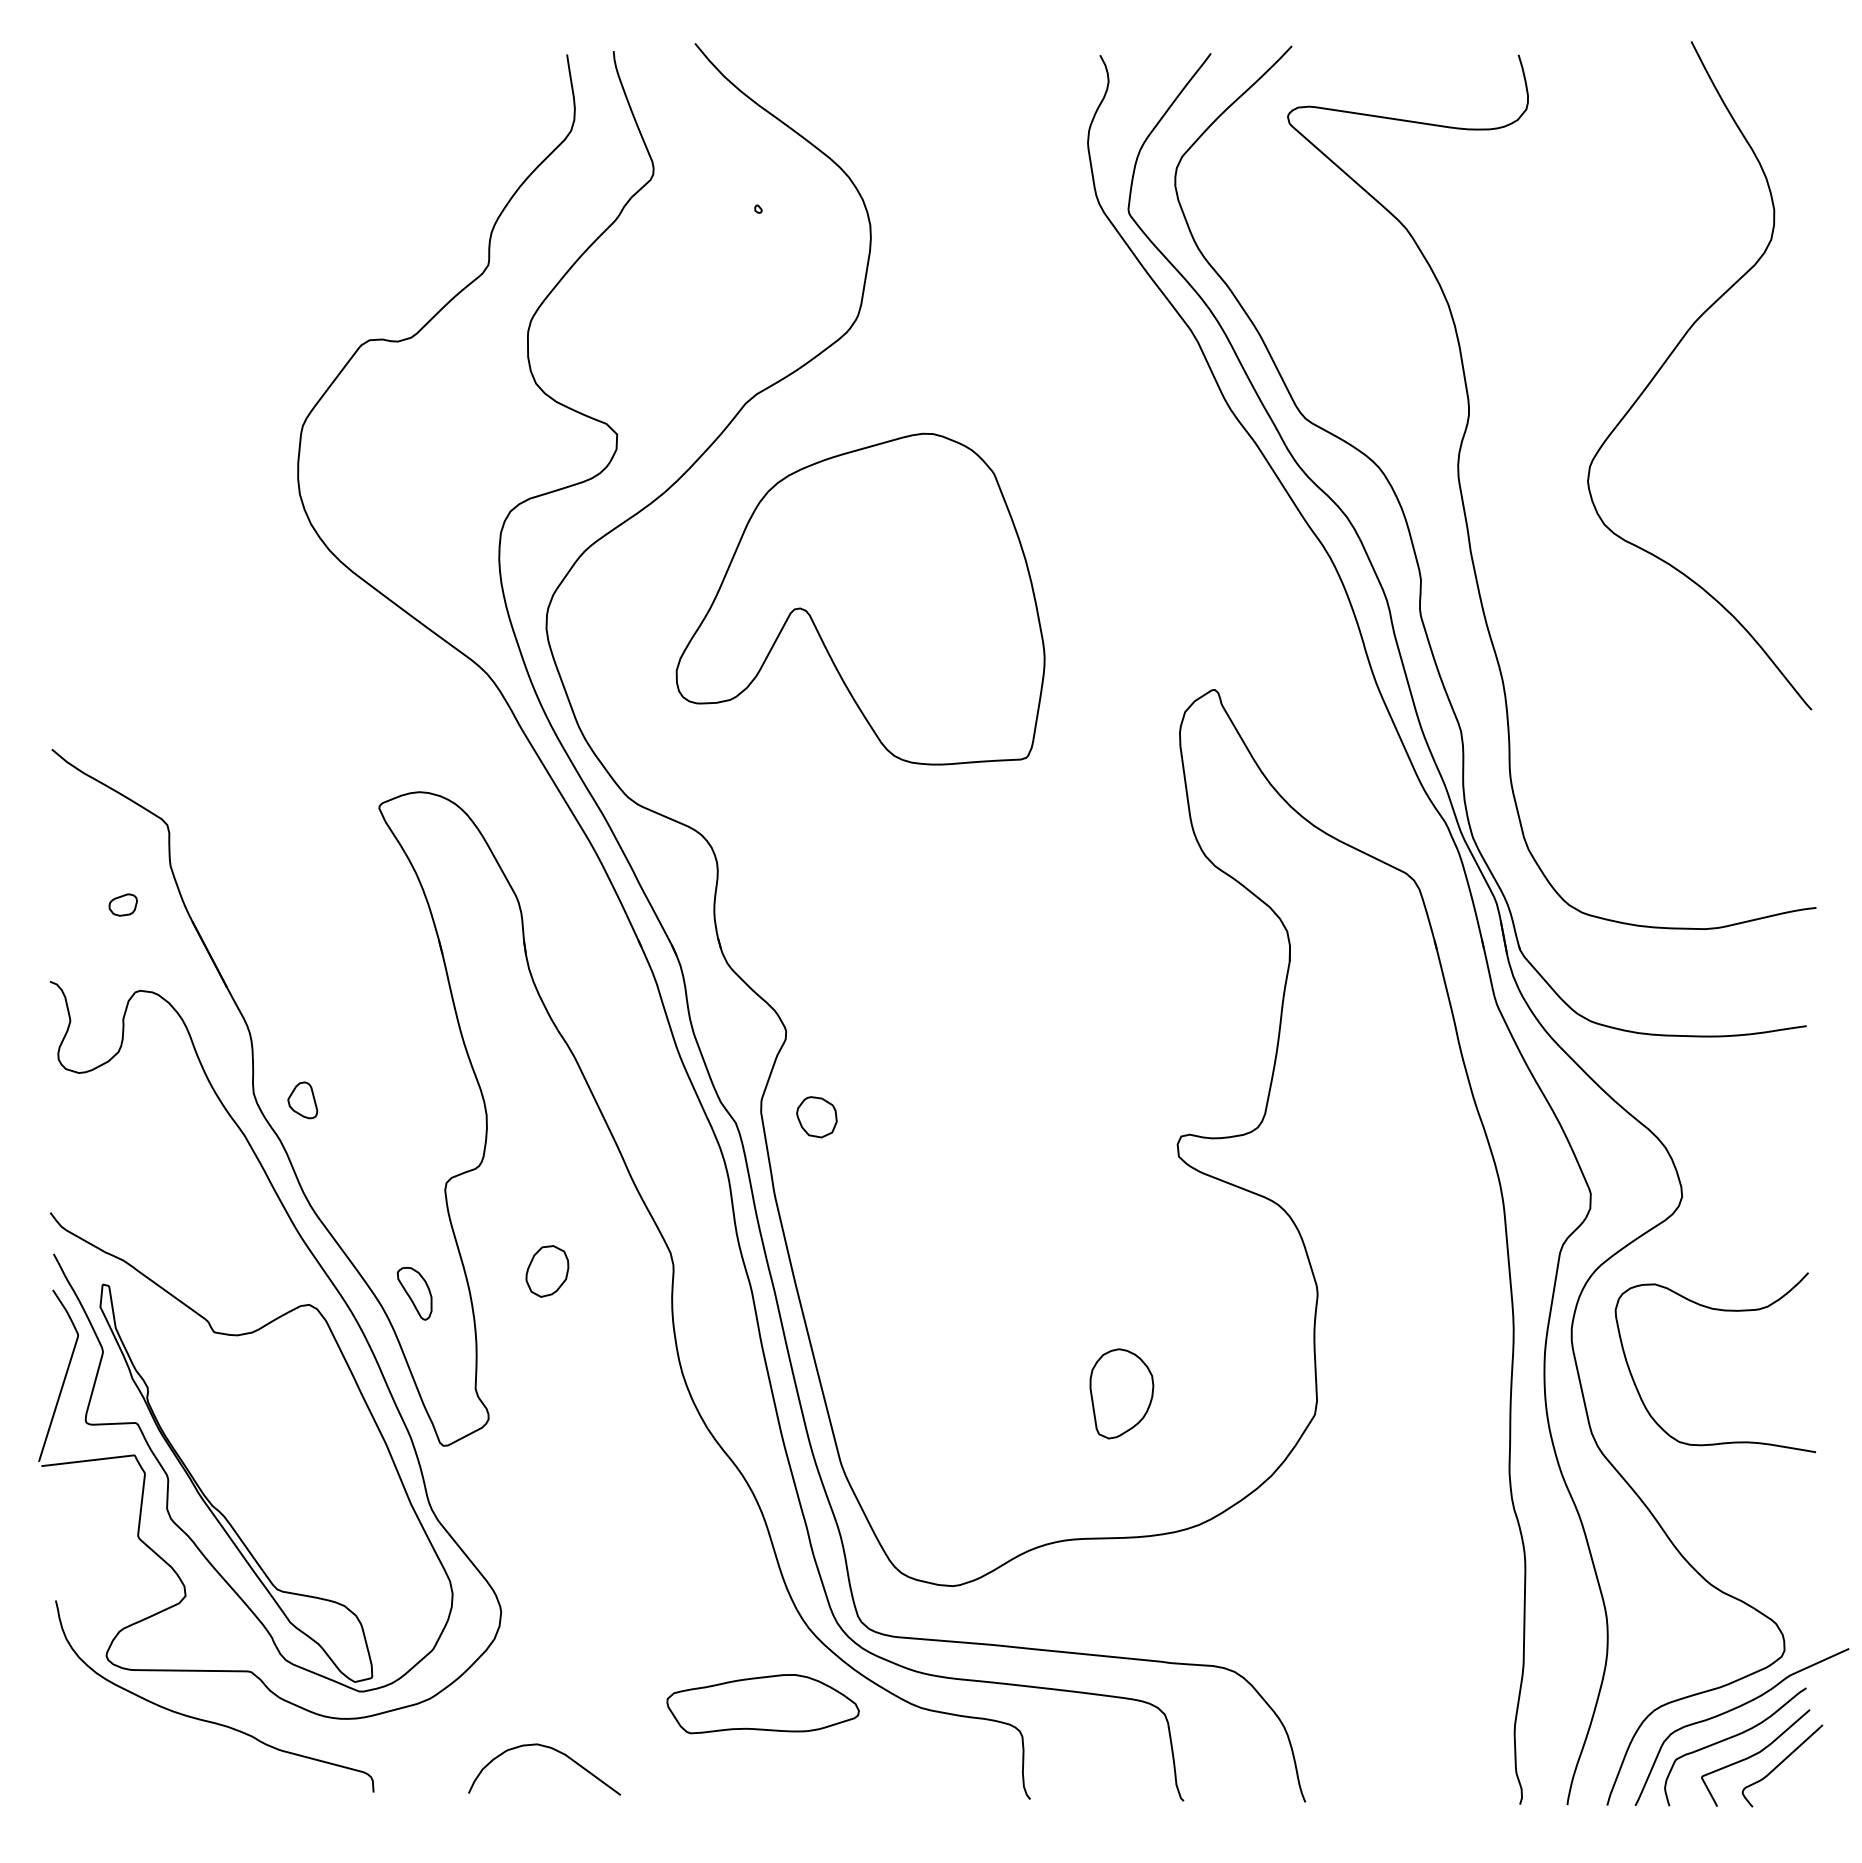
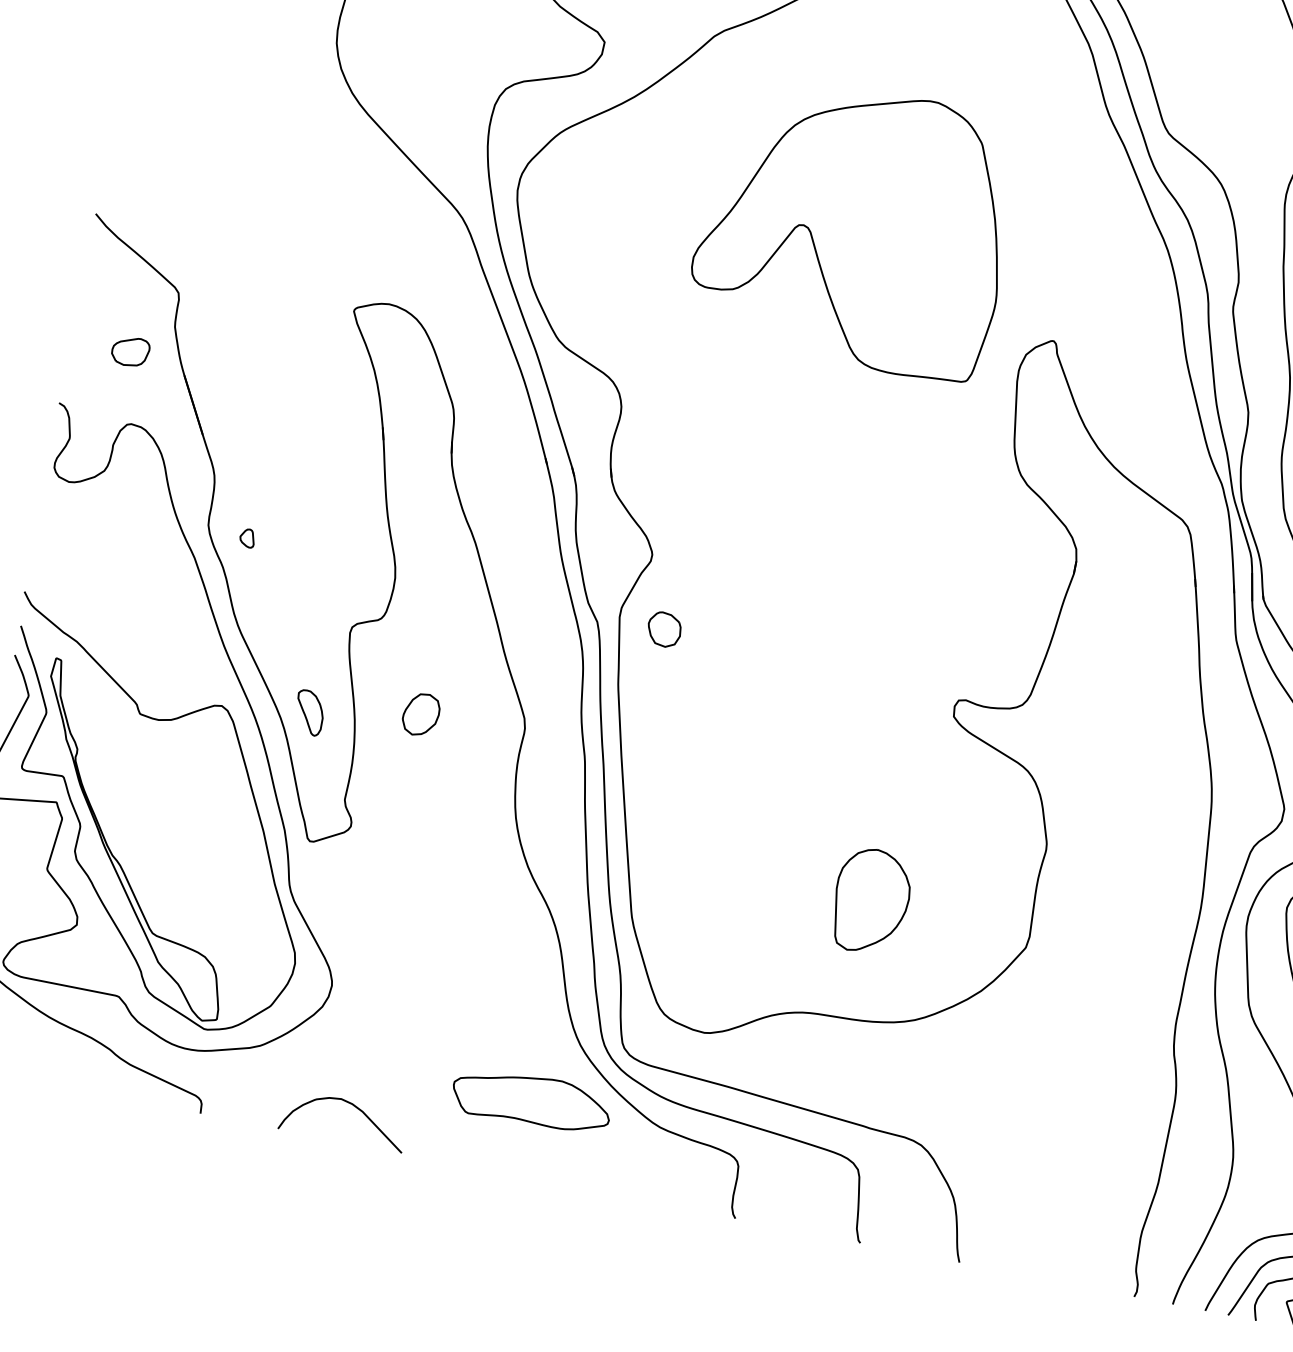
part: (860, 598) -> (854, 226), moved
part: (122, 904) -> (129, 351), size x1.6
part: (302, 1100) -> (247, 538), size x0.6
part: (1121, 1393) -> (871, 901), size x1.4

